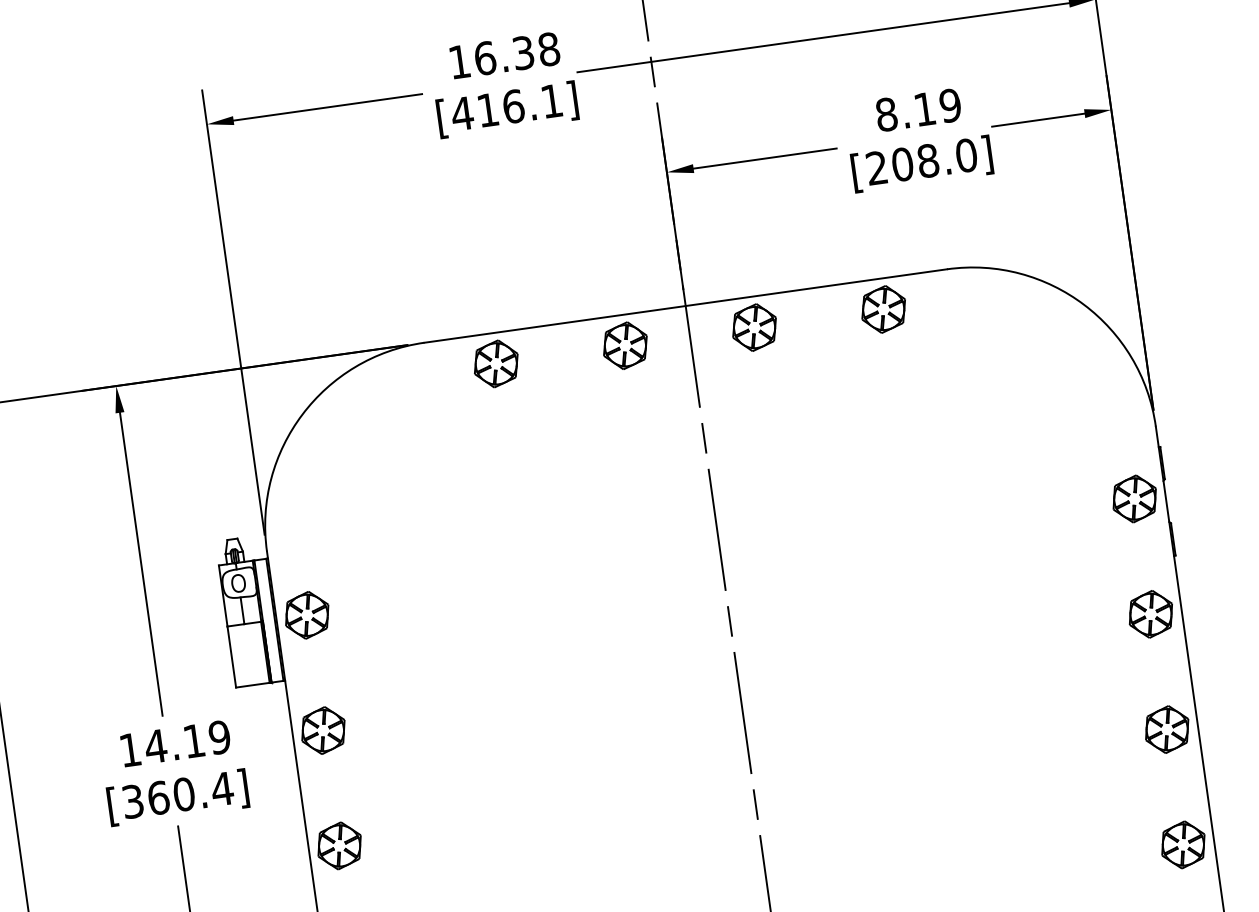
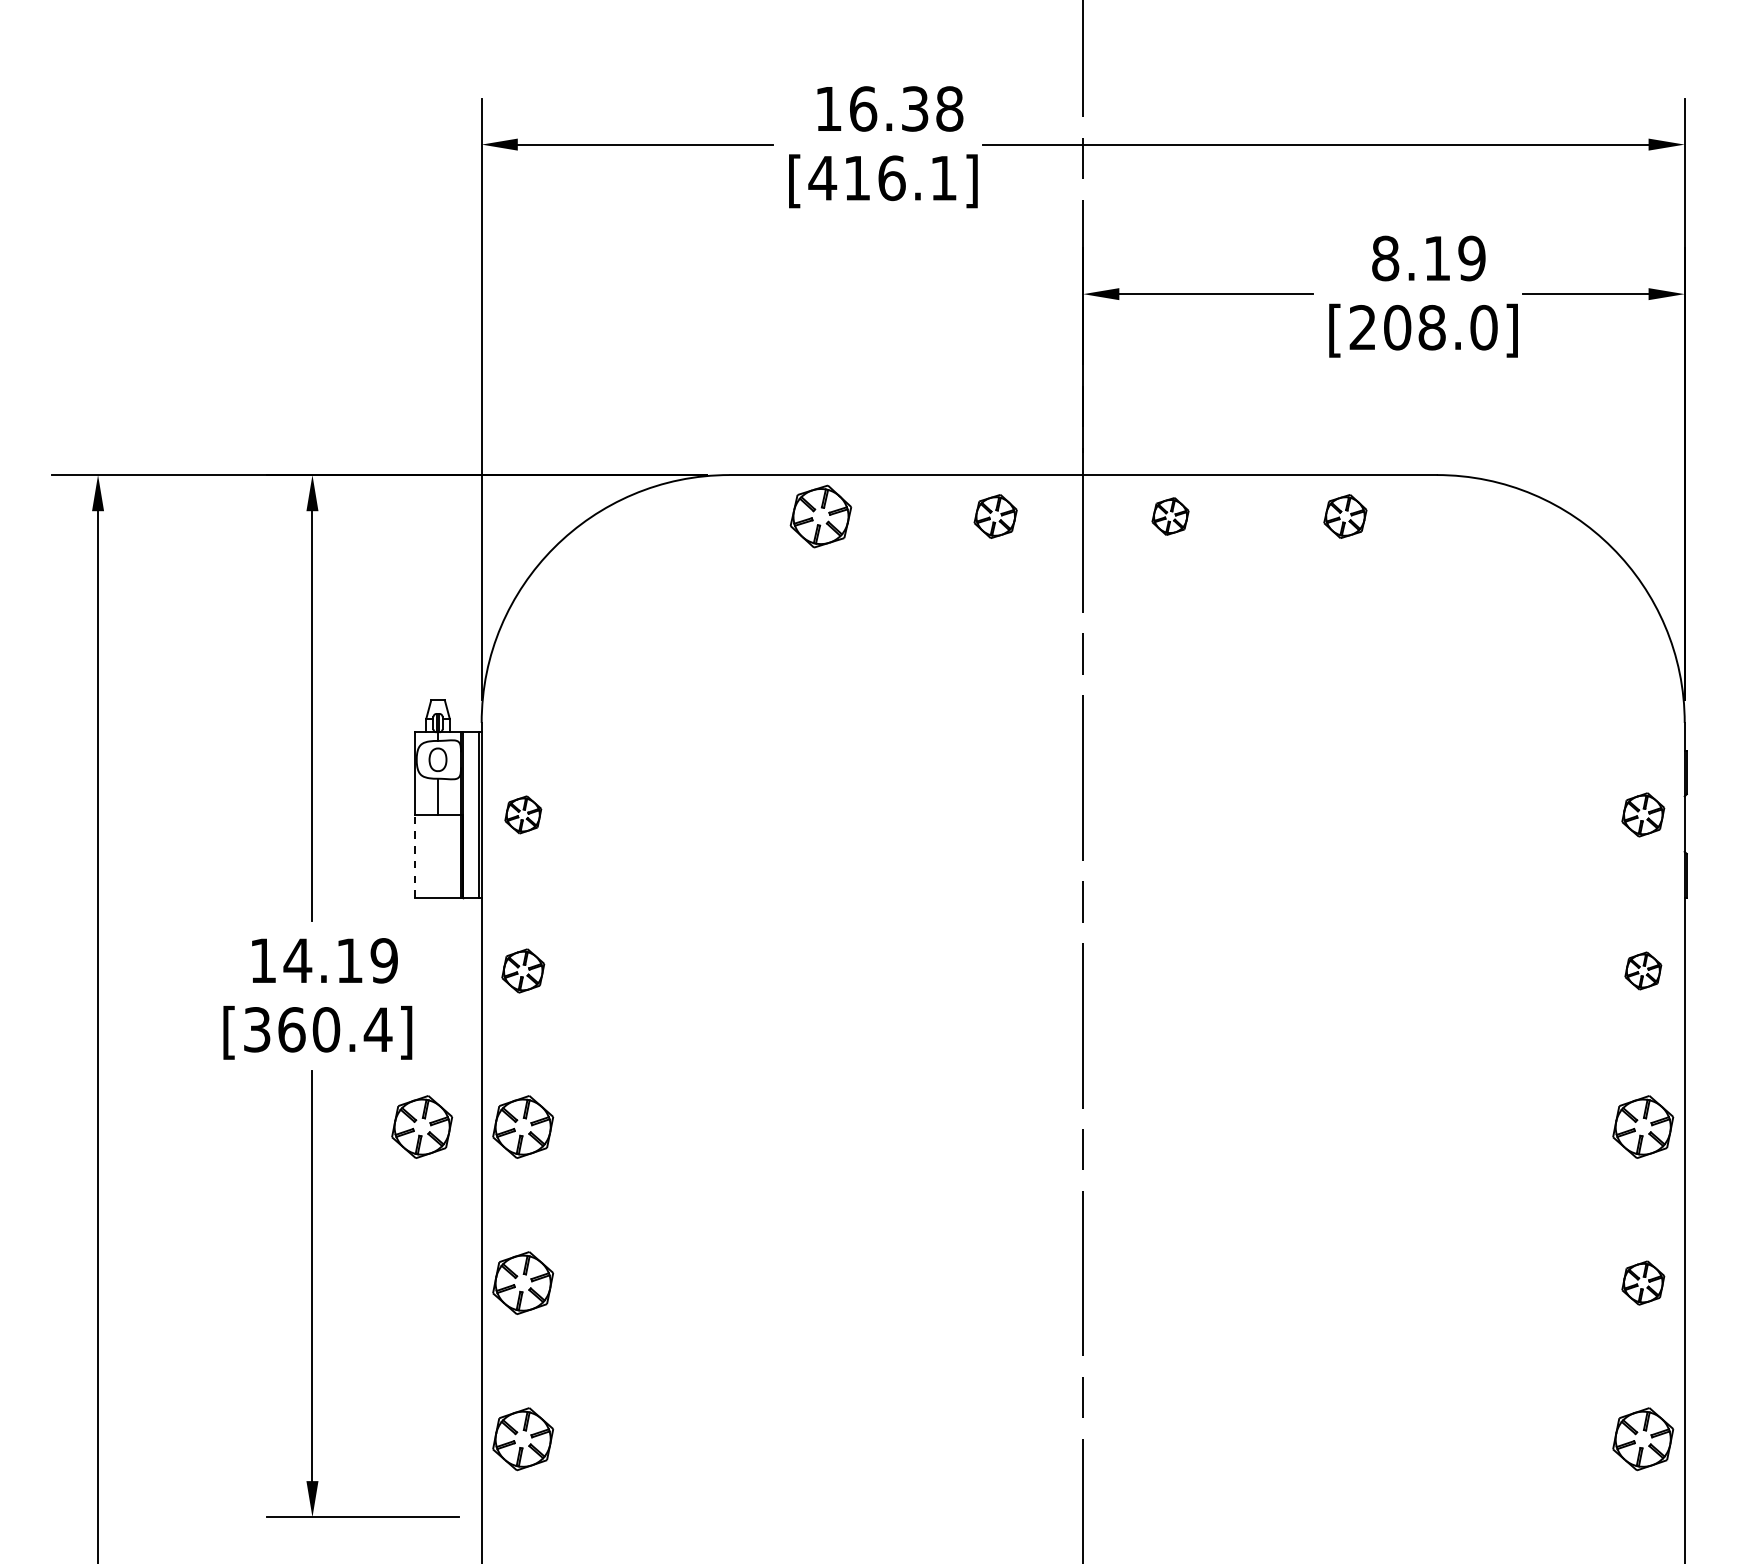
part: (883, 309) -> (1345, 516), size x0.7
part: (754, 327) -> (1170, 516), size x0.6
part: (625, 345) -> (995, 516), size x0.7
part: (1134, 498) -> (1643, 814), size x0.7
part: (1151, 613) -> (1643, 970), size x0.6
part: (307, 614) -> (523, 814), size x0.6
line: (231, 656) -> (415, 855), solid -> dashed
part: (323, 730) -> (523, 970), size x0.7
part: (1183, 844) -> (1643, 1282), size x0.7
part: (265, 855) -> (422, 1126), added

